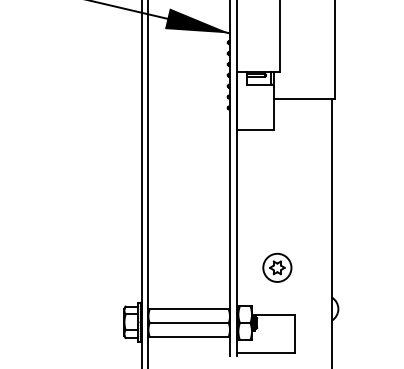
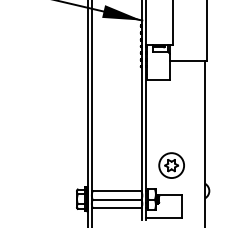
part: (277, 267) -> (171, 165), size x1.43

